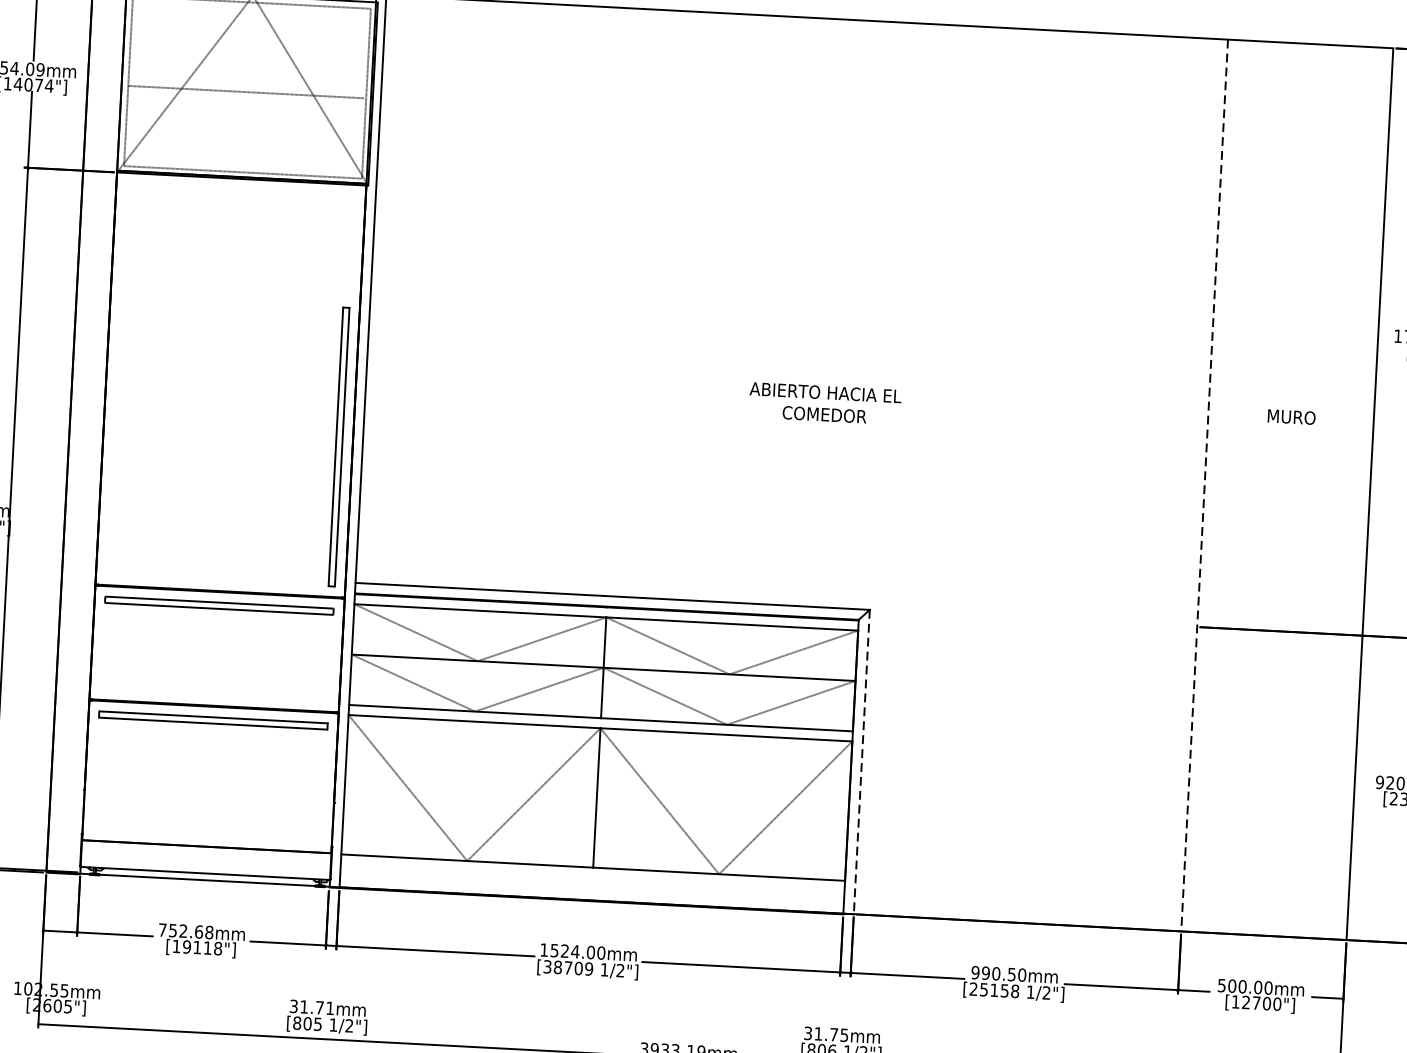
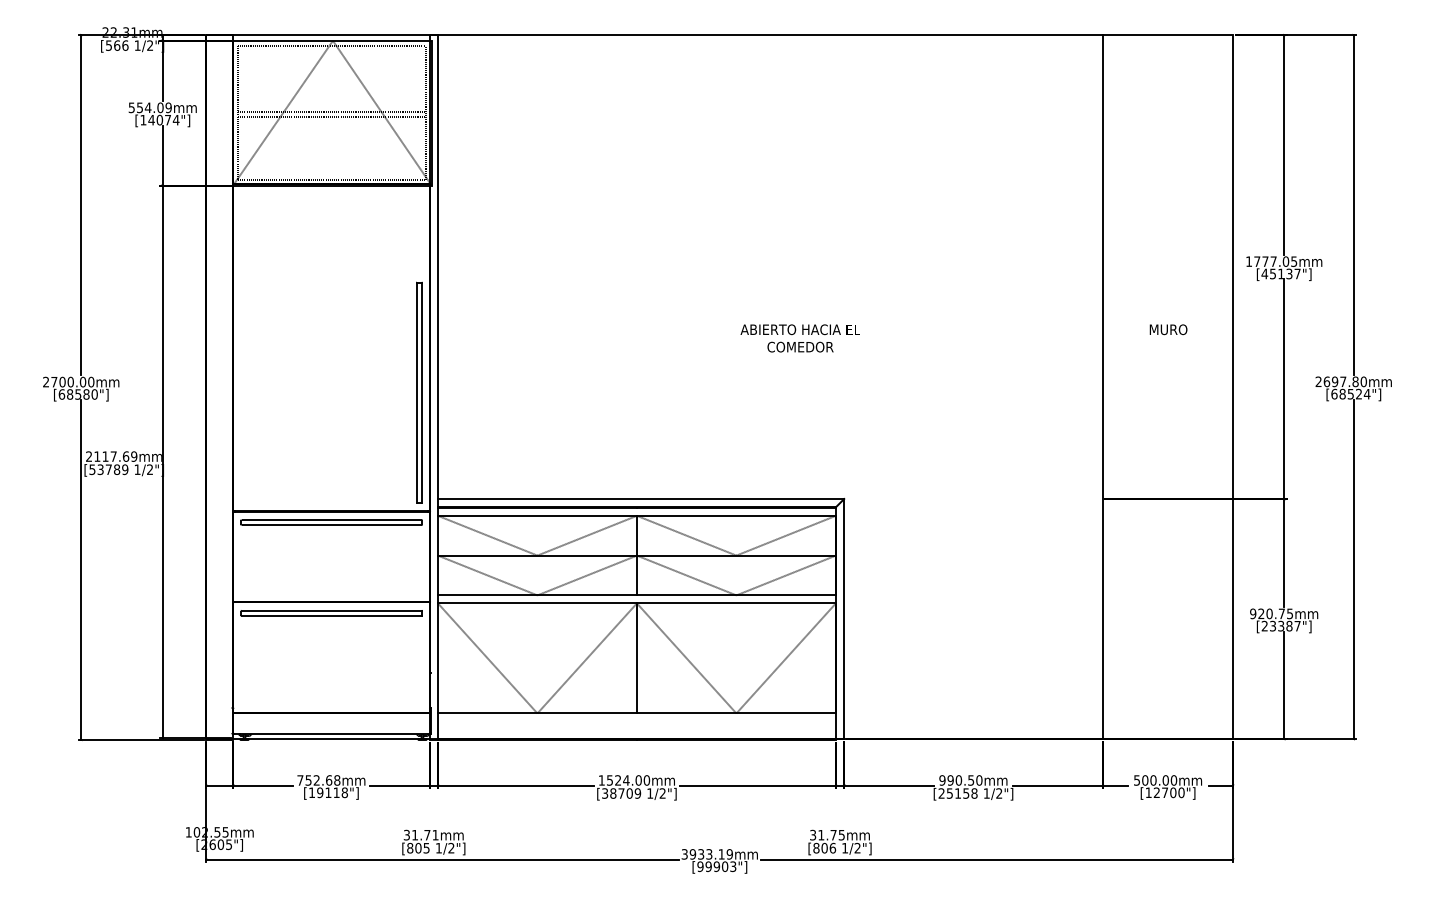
line: (246, 85) -> (331, 111), added
line: (1204, 485) -> (1102, 387), dashed -> solid
line: (862, 762) -> (844, 619), dashed -> solid

